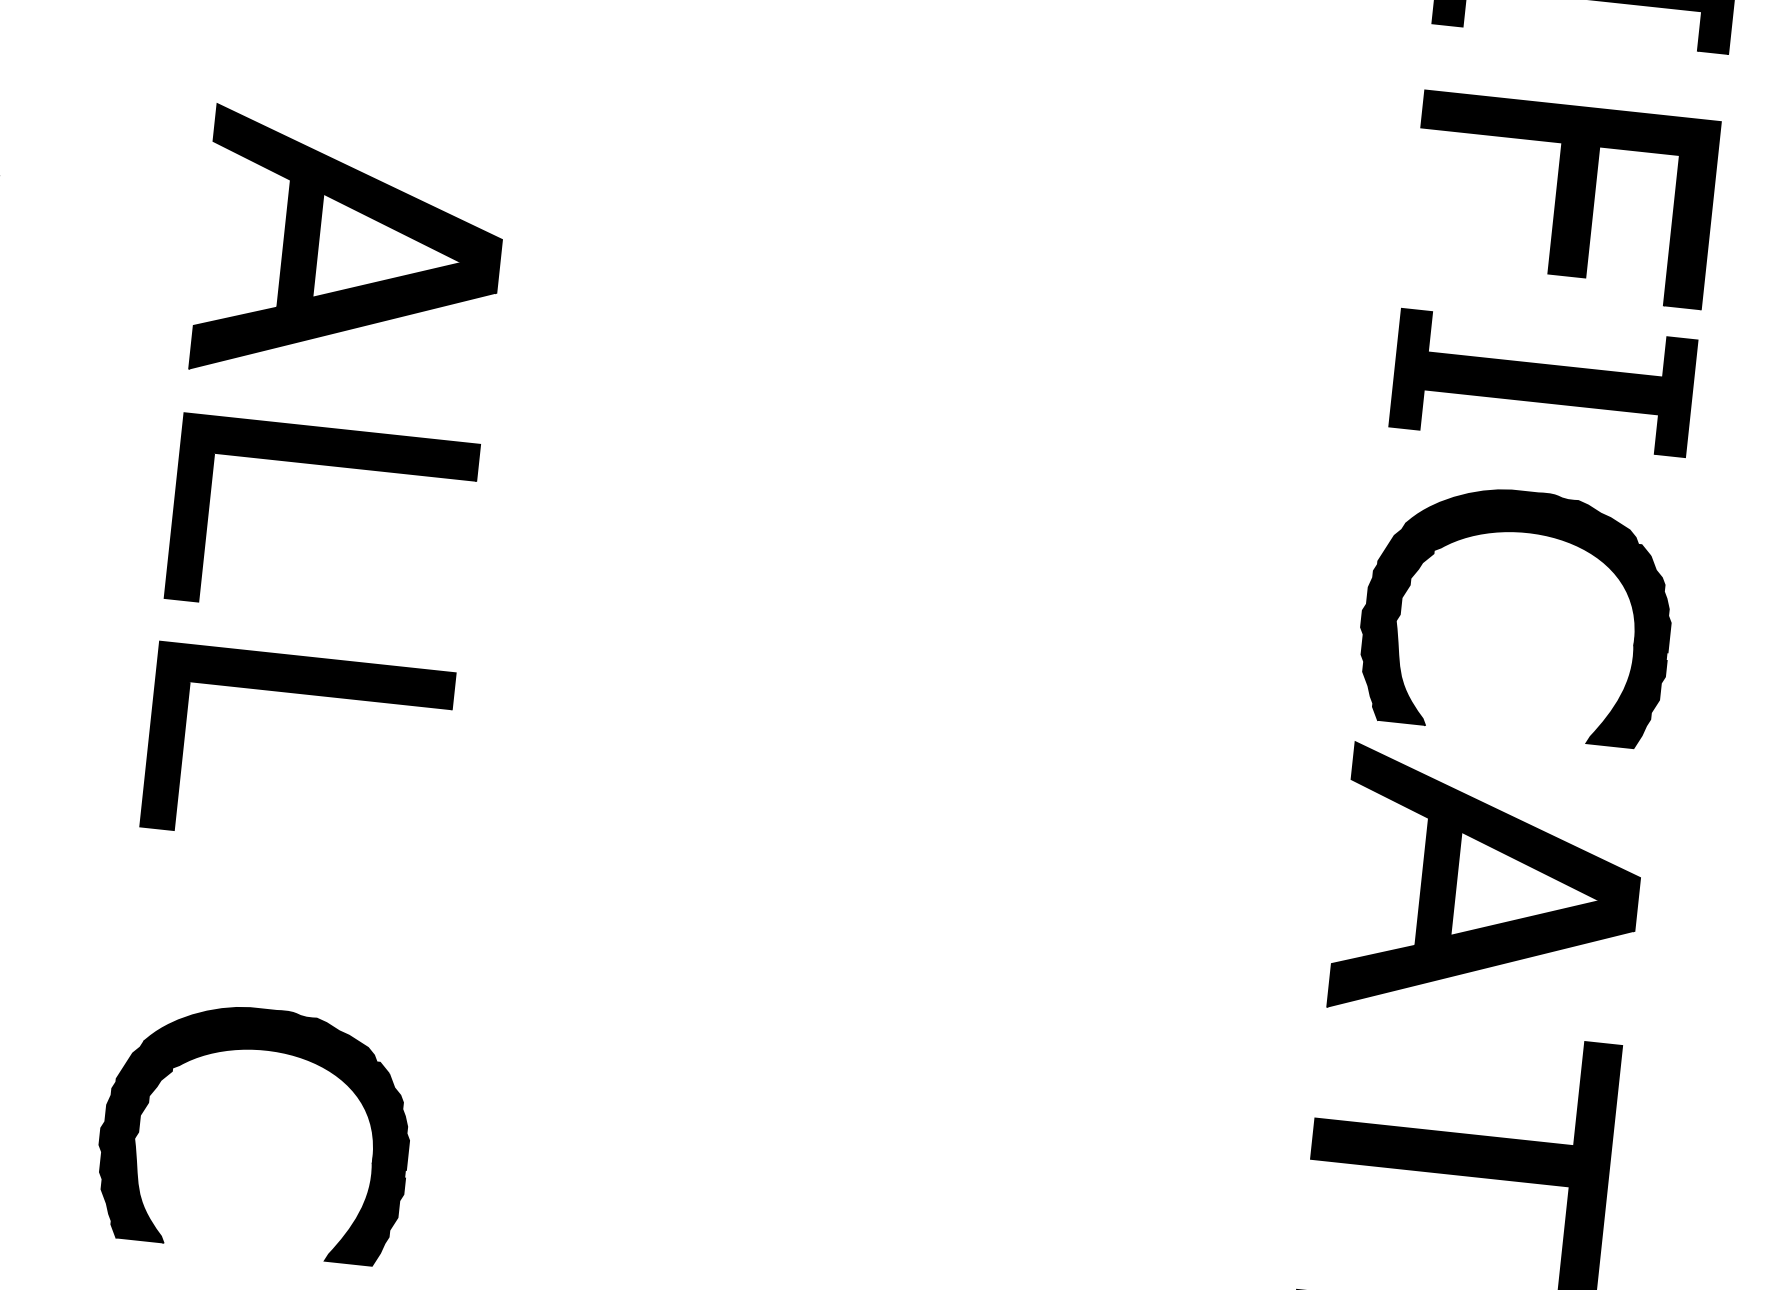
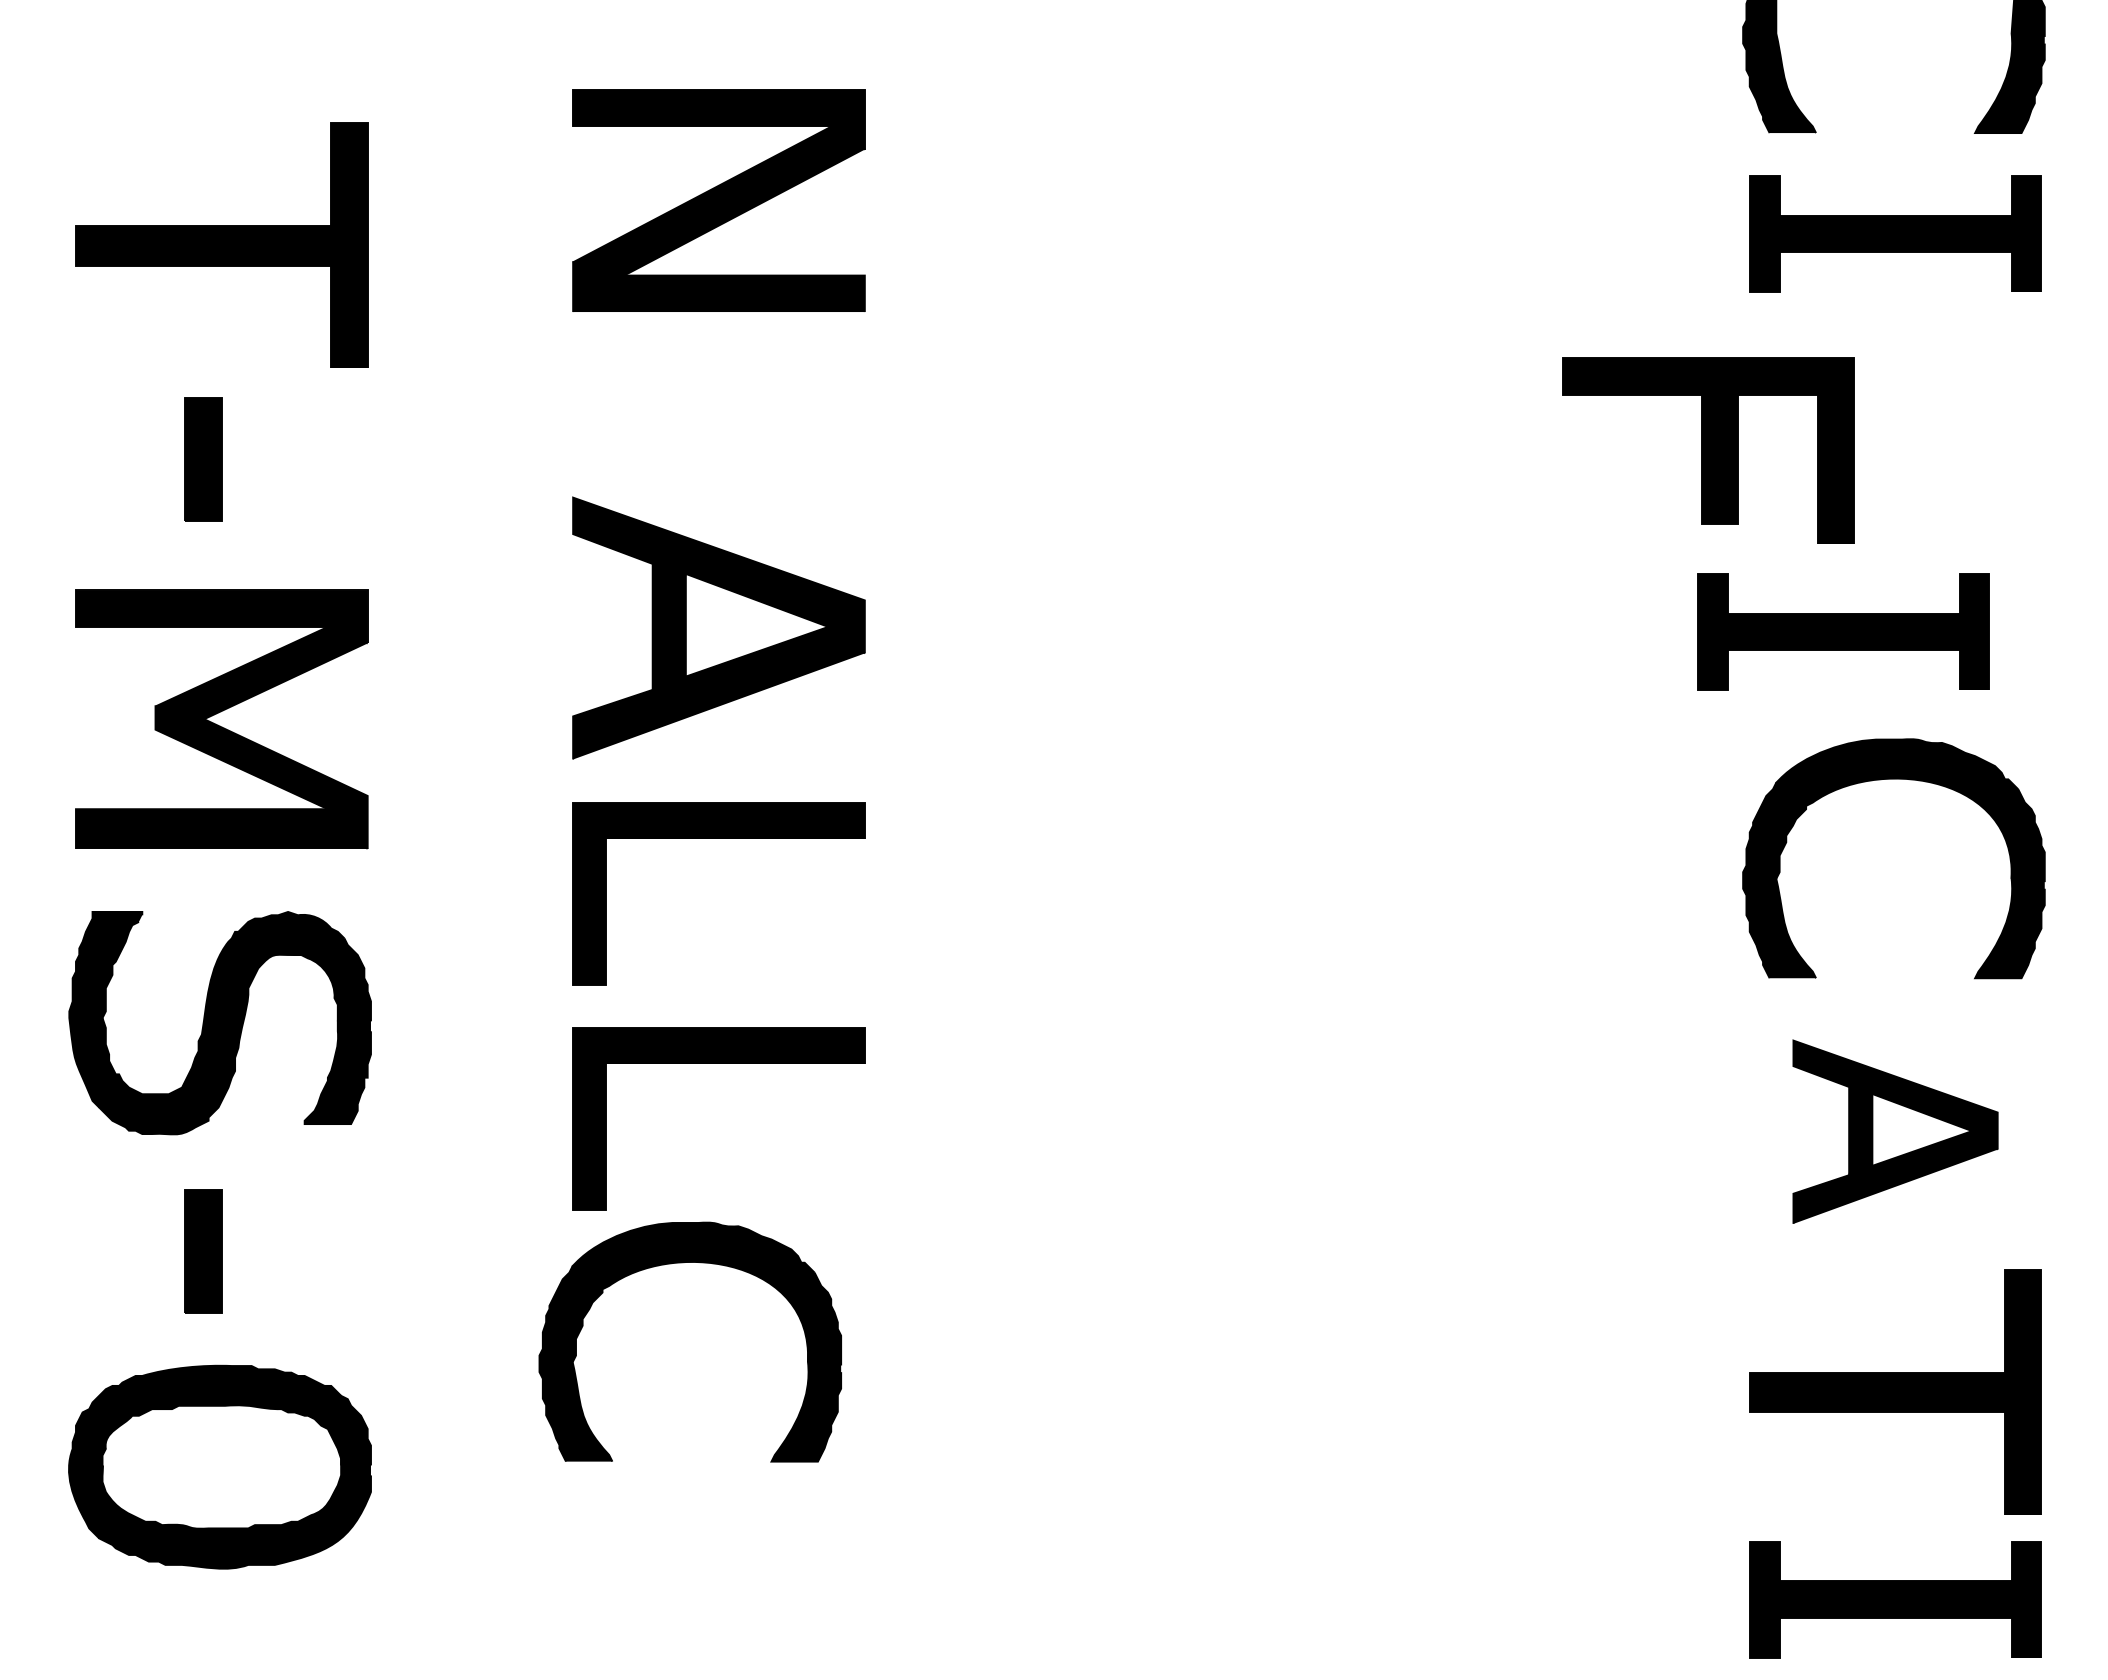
part: (1562, 199) -> (1708, 450), moved
part: (1543, 383) -> (1843, 631), moved
part: (1489, 889) -> (1895, 1131), size x0.7
part: (257, 1050) -> (683, 1263), moved

